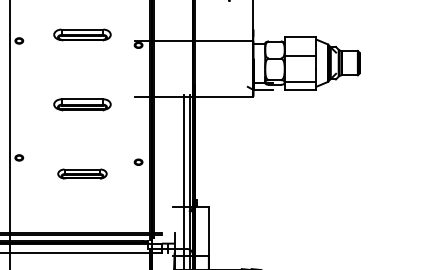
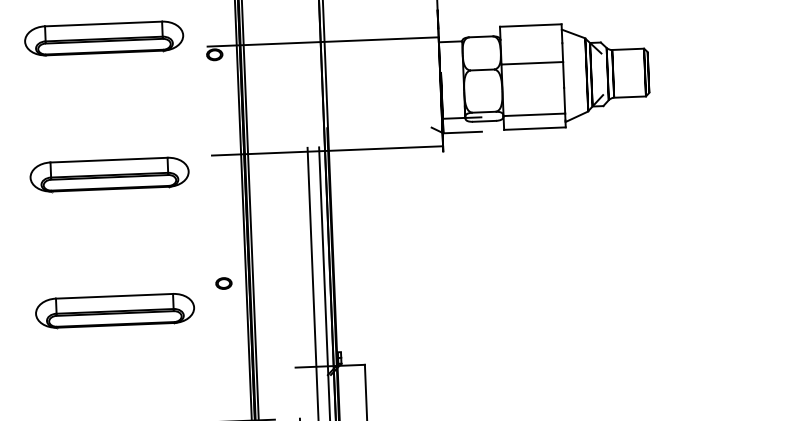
part: (82, 34) -> (104, 38), size x1.43
part: (82, 104) -> (109, 174), size x1.43
part: (82, 173) -> (115, 309), size x1.67

